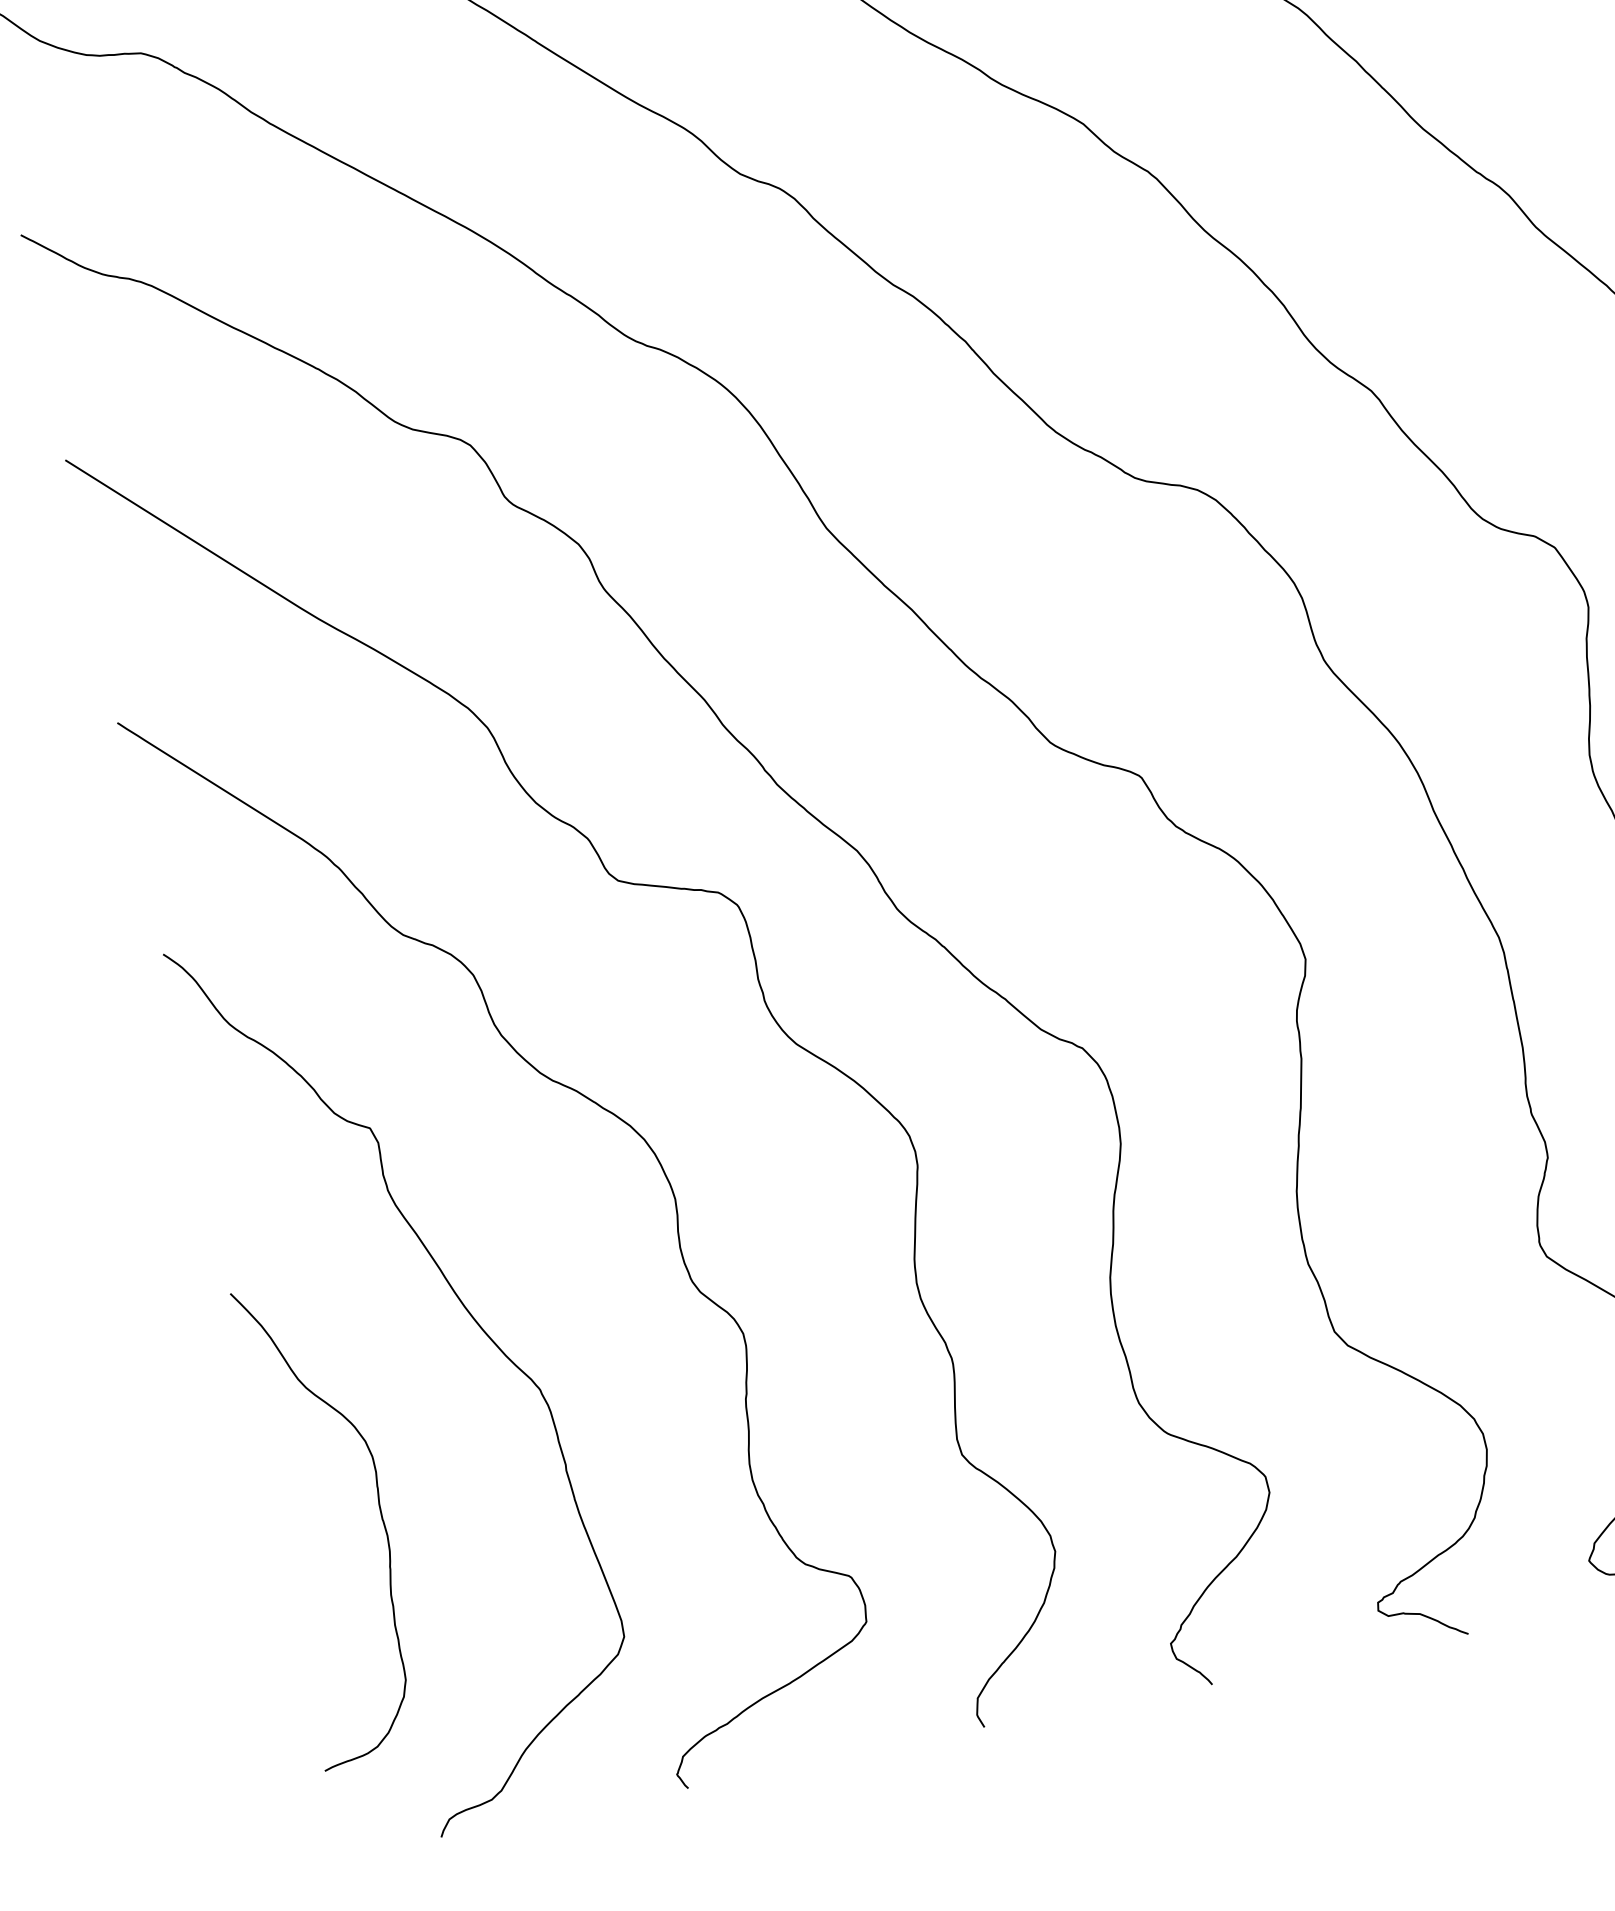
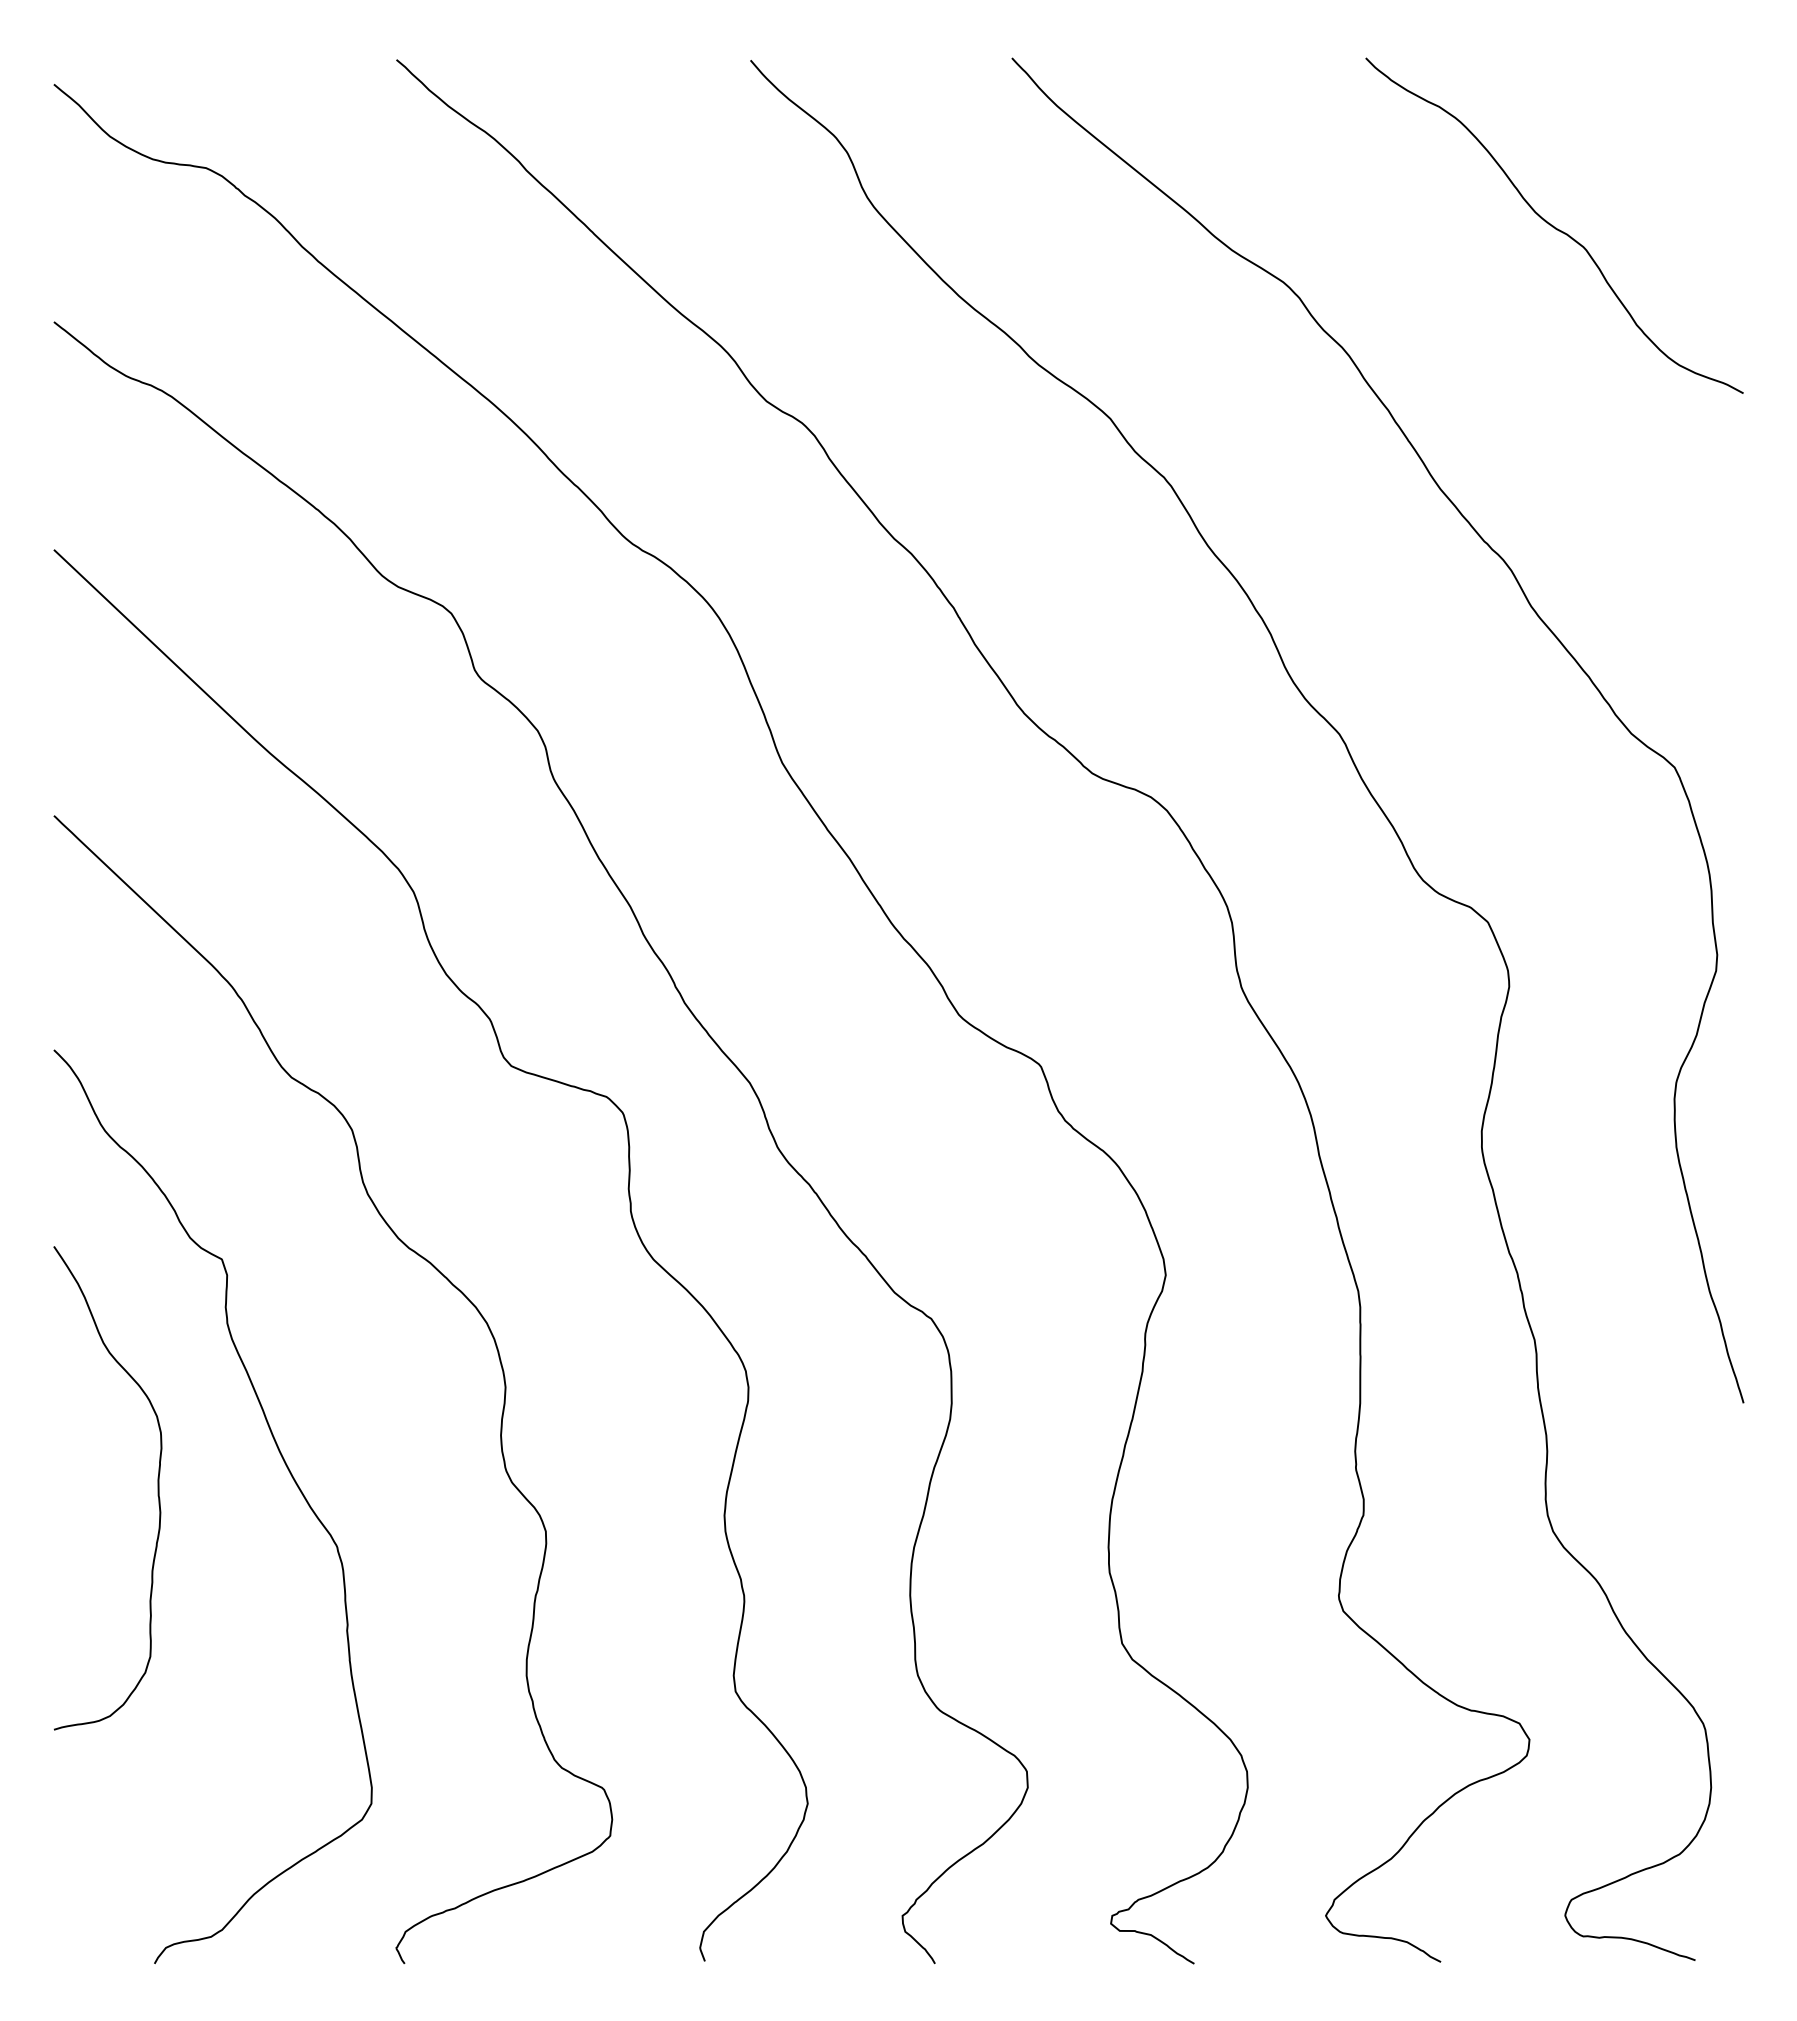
curve: (379, 1512) -> (157, 1488), moved

